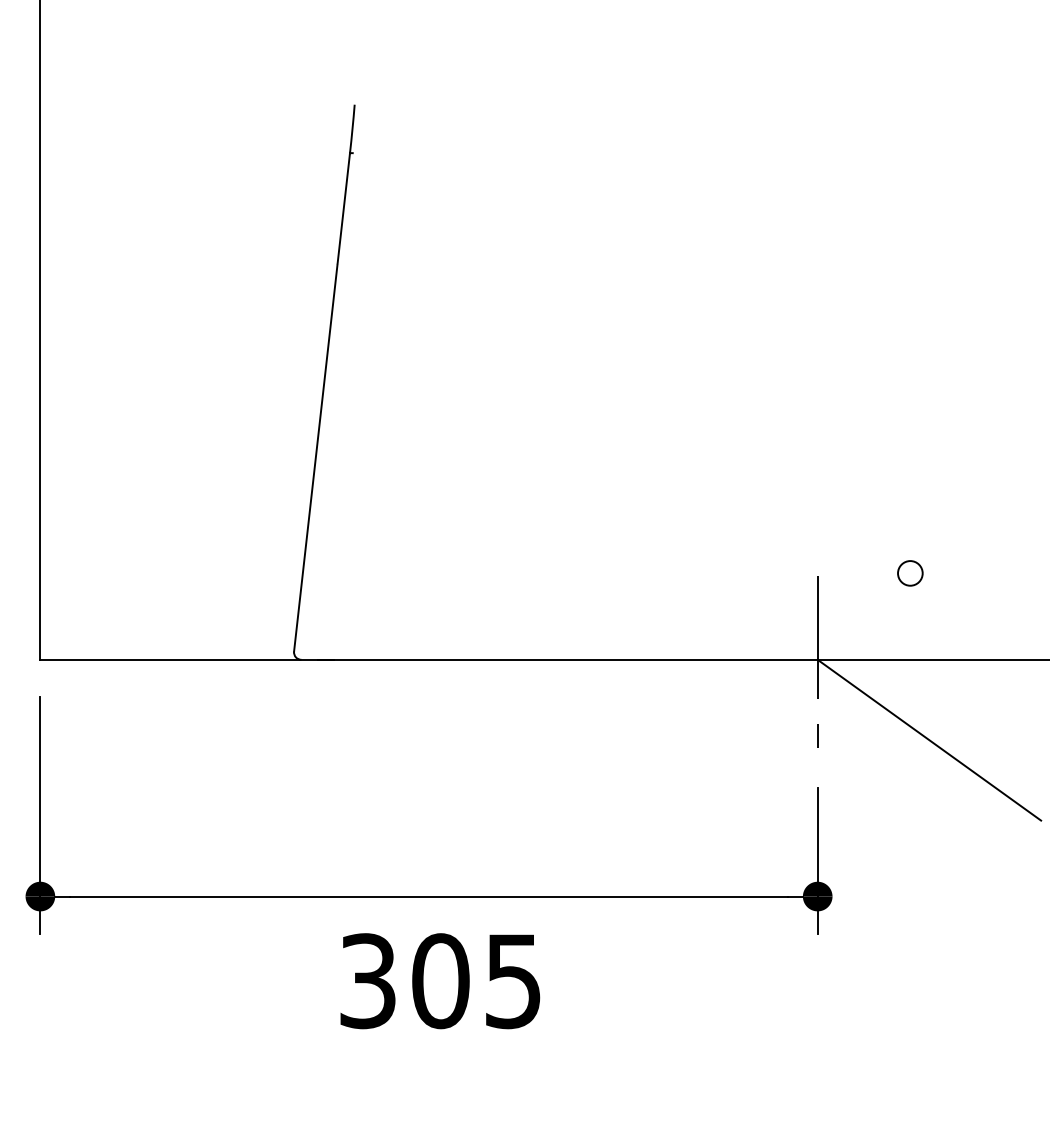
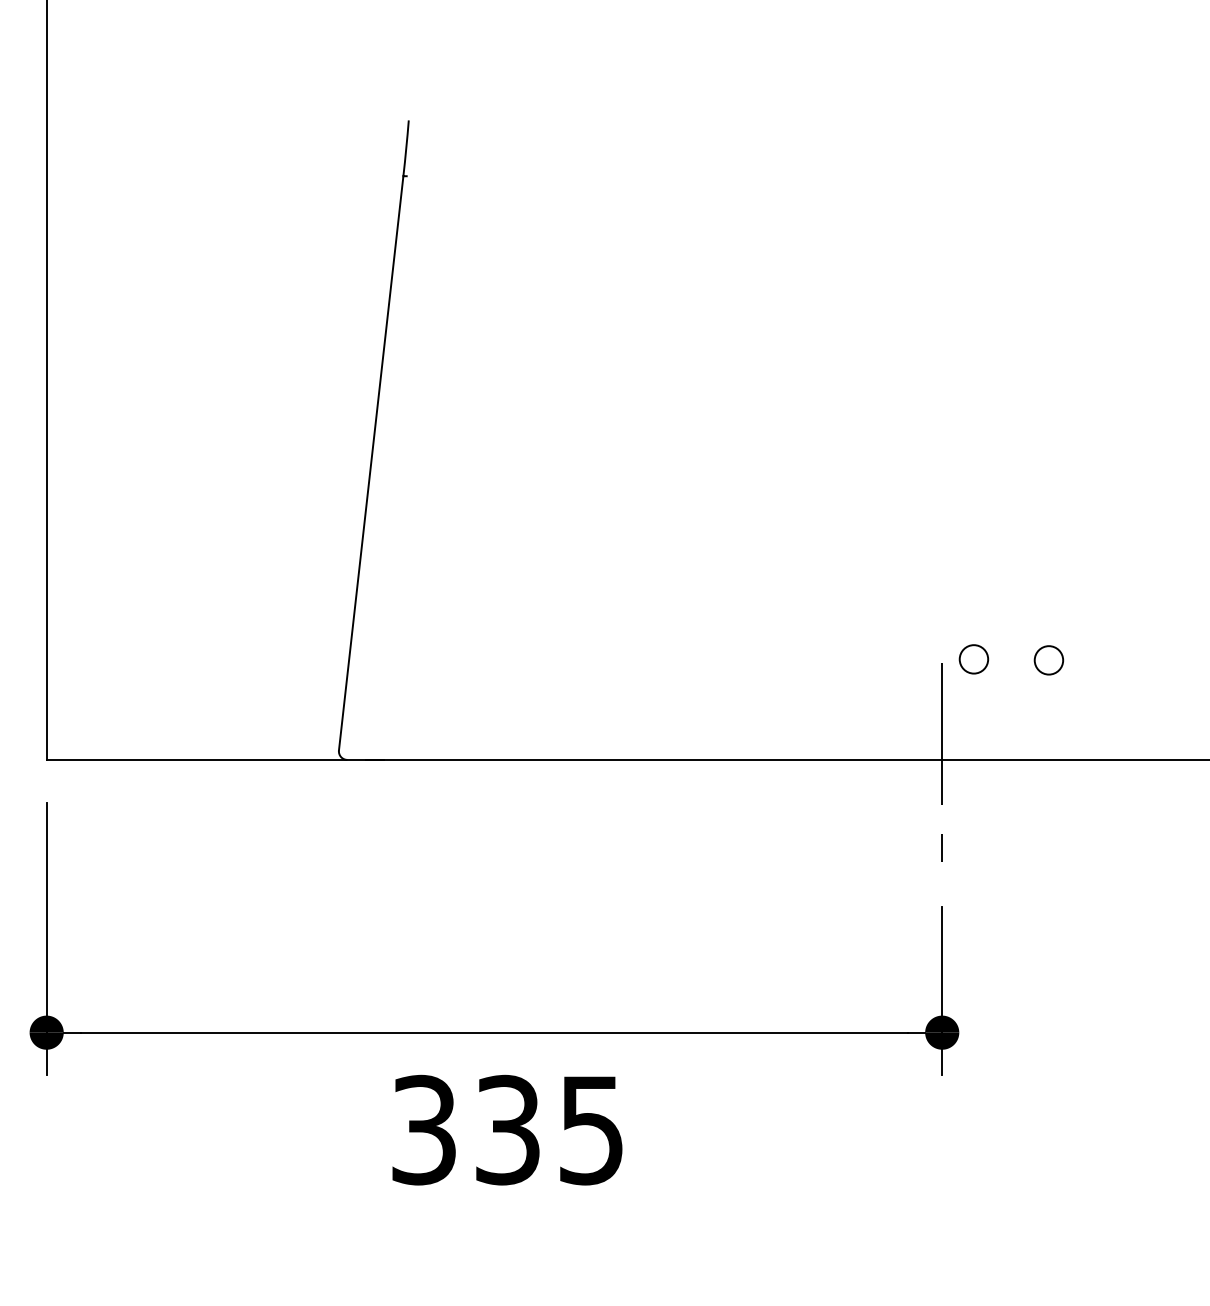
circle: (844, 572) -> (973, 659), added
line: (929, 740) -> (1070, 852), removed
text: (441, 980) -> (508, 1129), 305 -> 335

